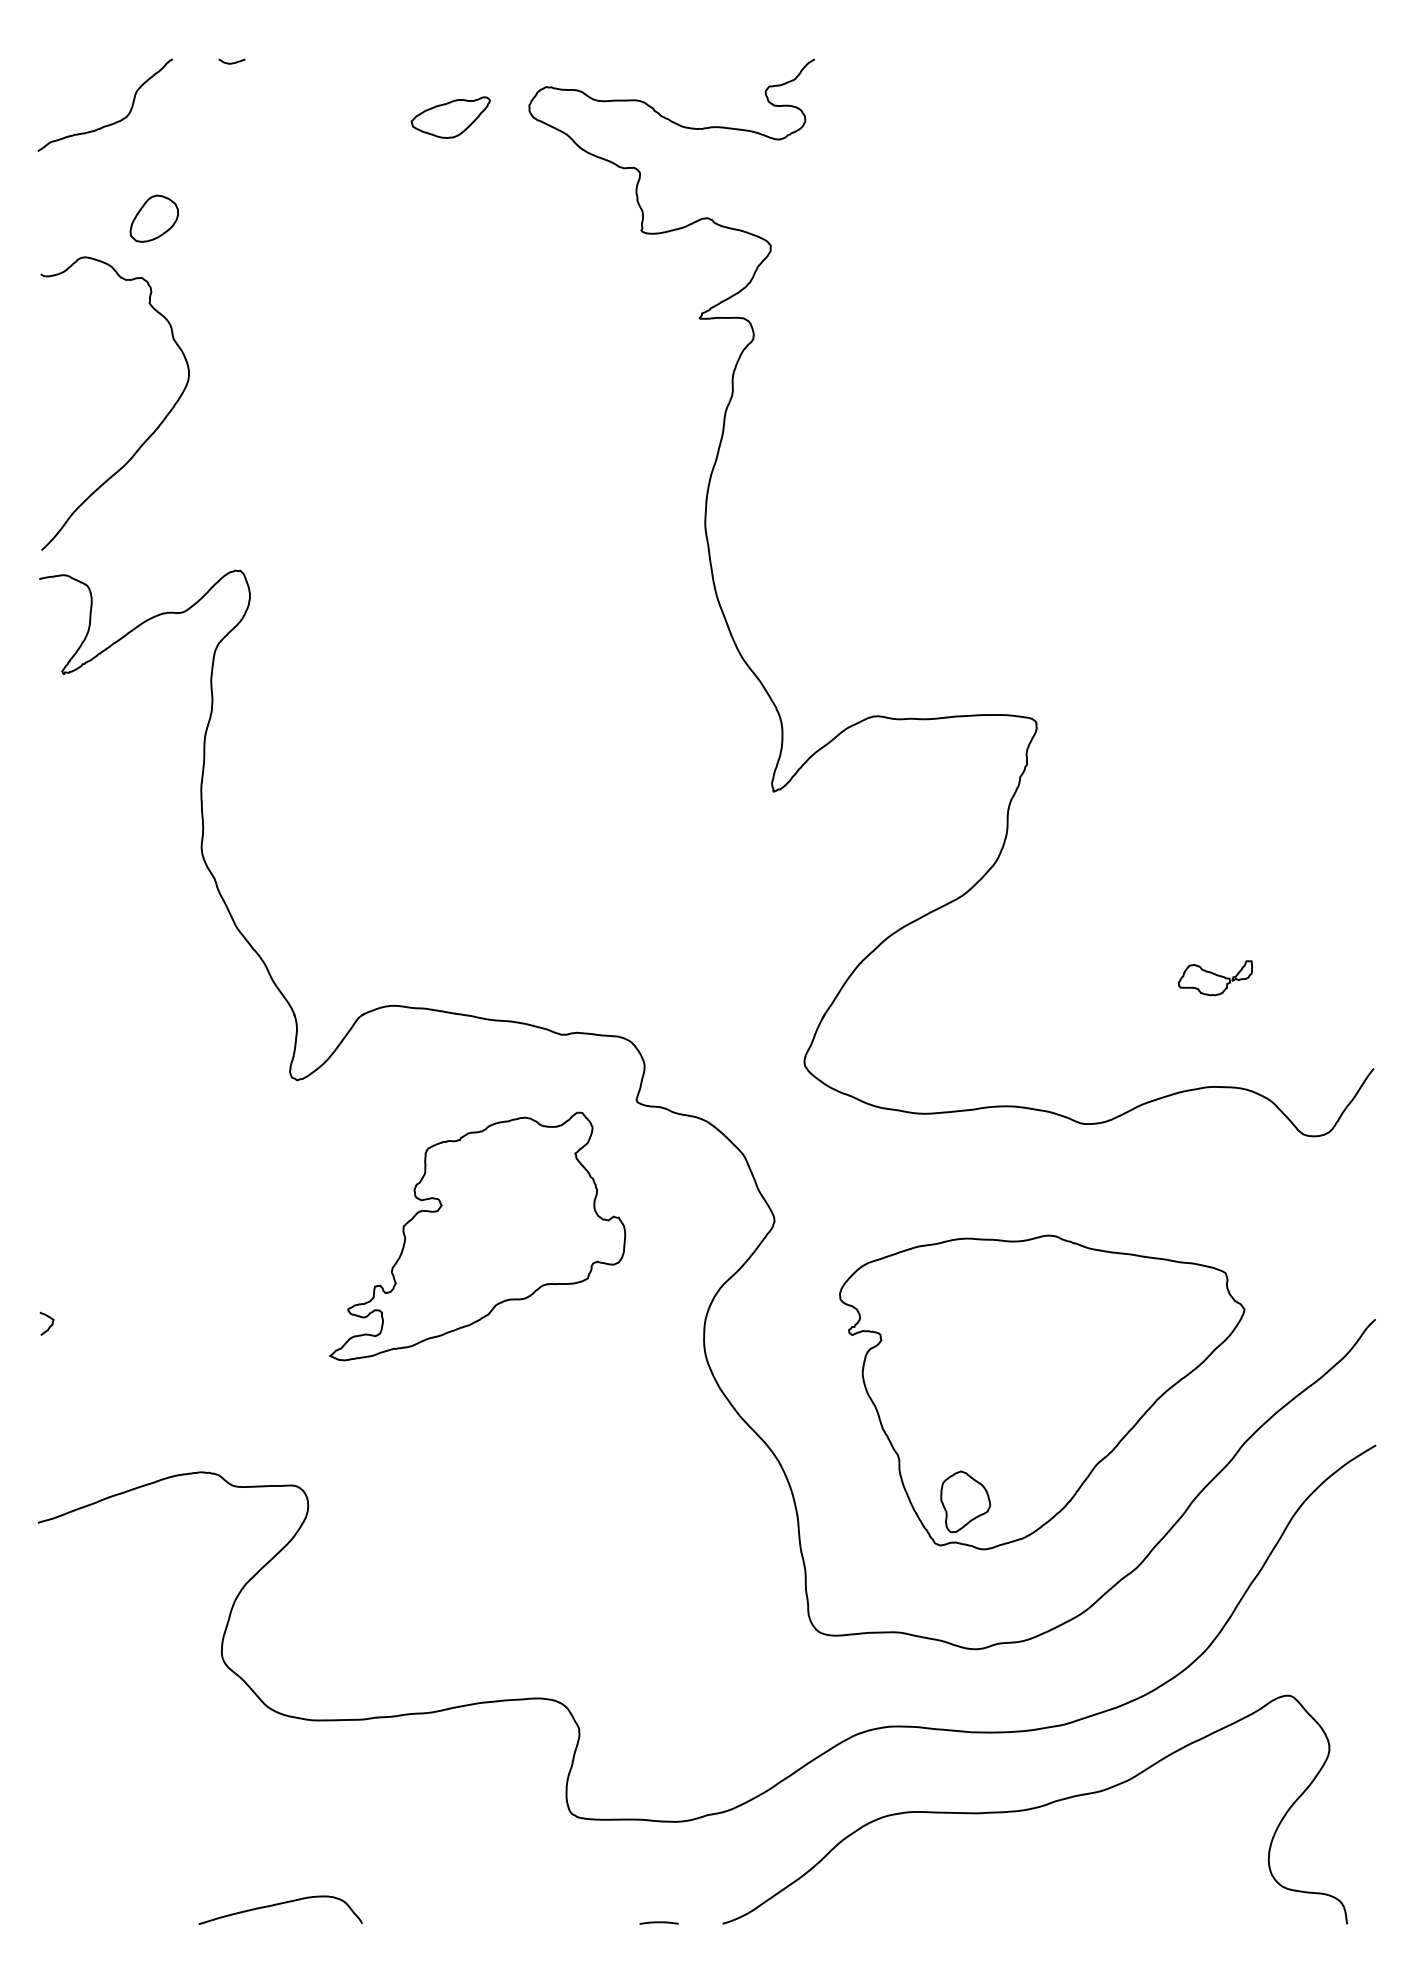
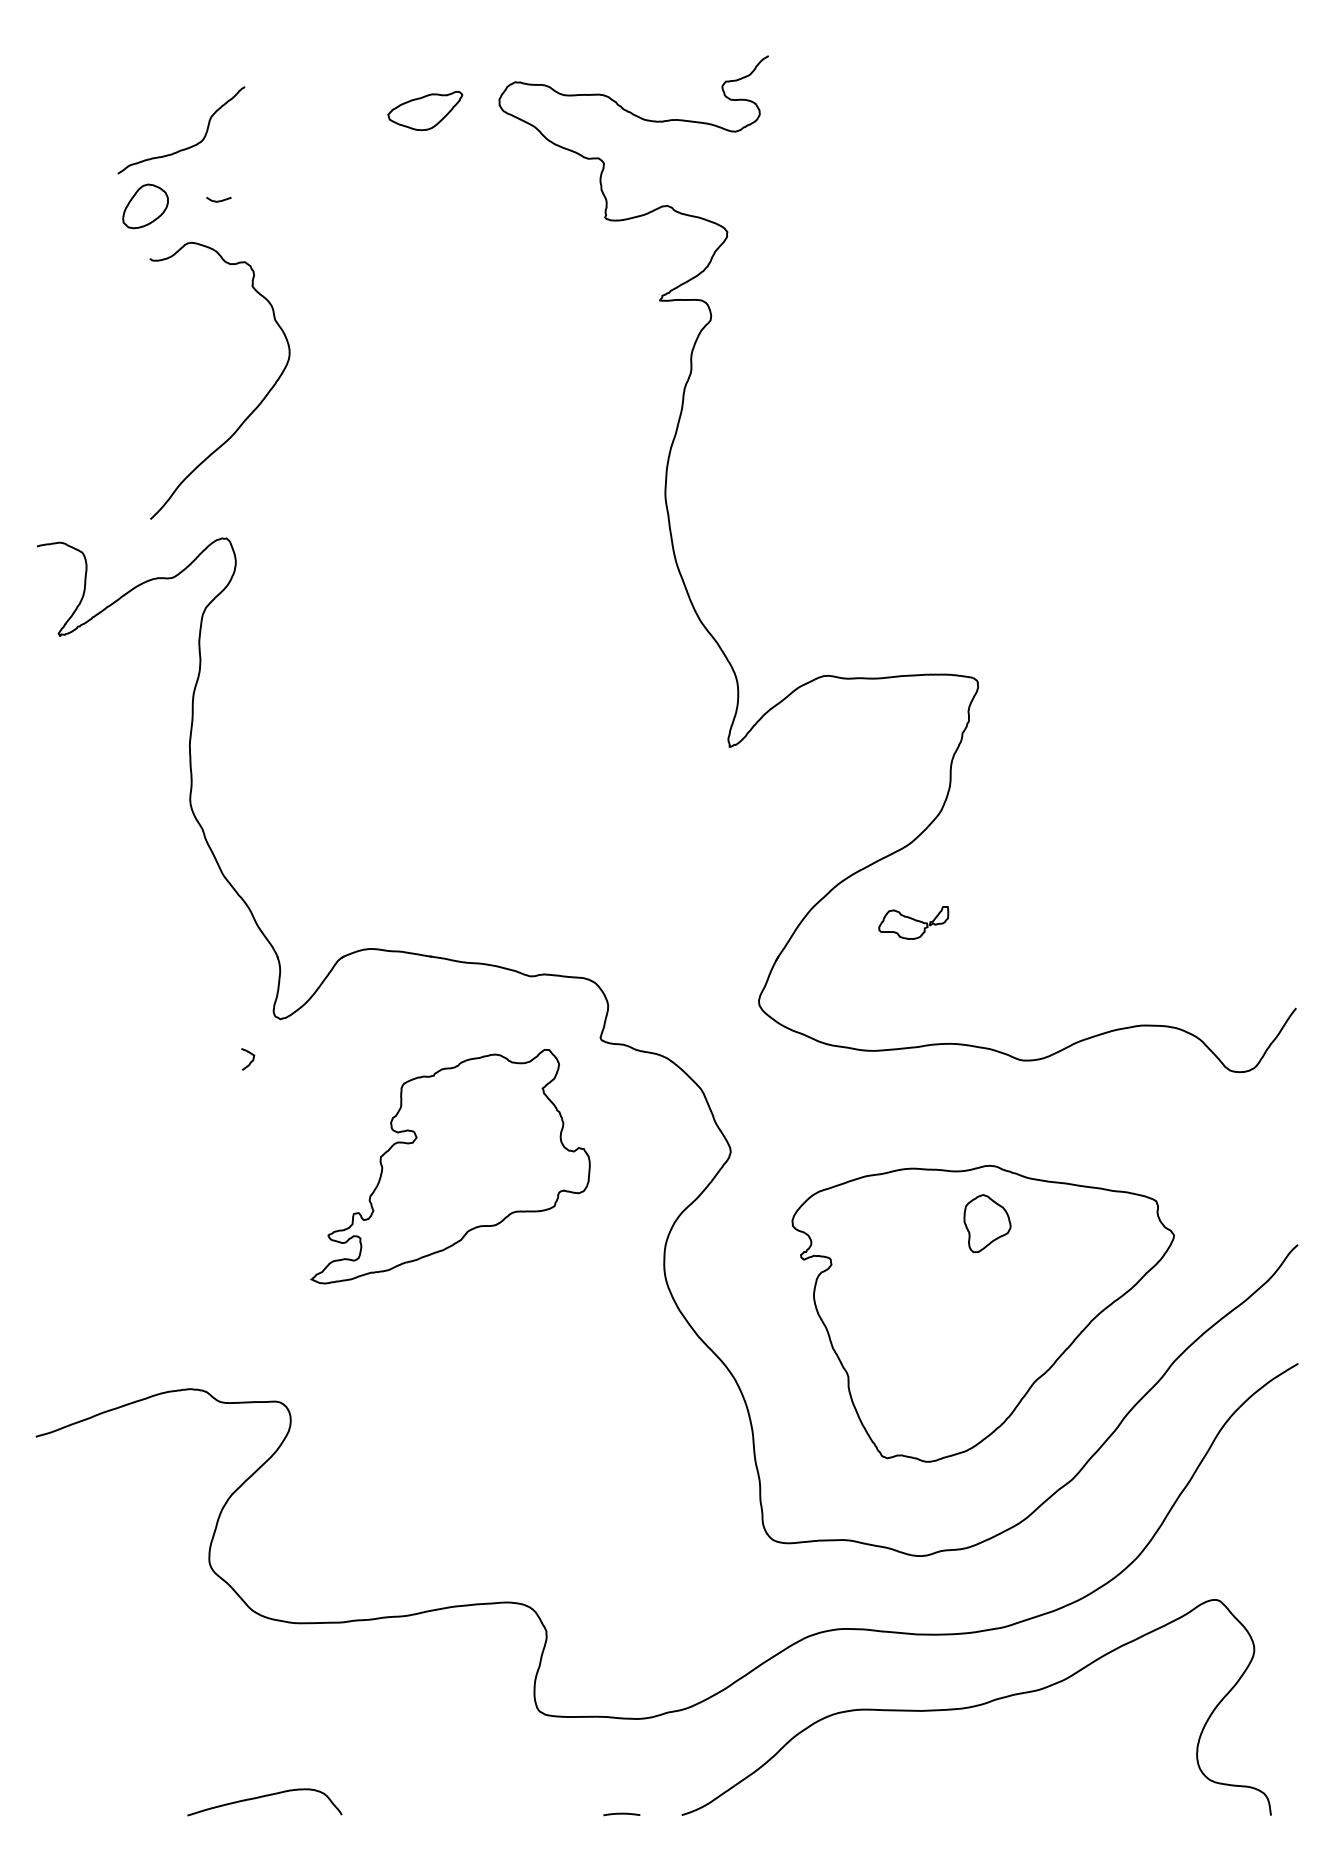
curve: (231, 62) -> (218, 200), moved
curve: (110, 123) -> (186, 147), moved
curve: (148, 436) -> (251, 411), moved
part: (1215, 978) -> (913, 923), moved
curve: (49, 1326) -> (250, 1061), moved
part: (965, 1501) -> (987, 1223), moved

